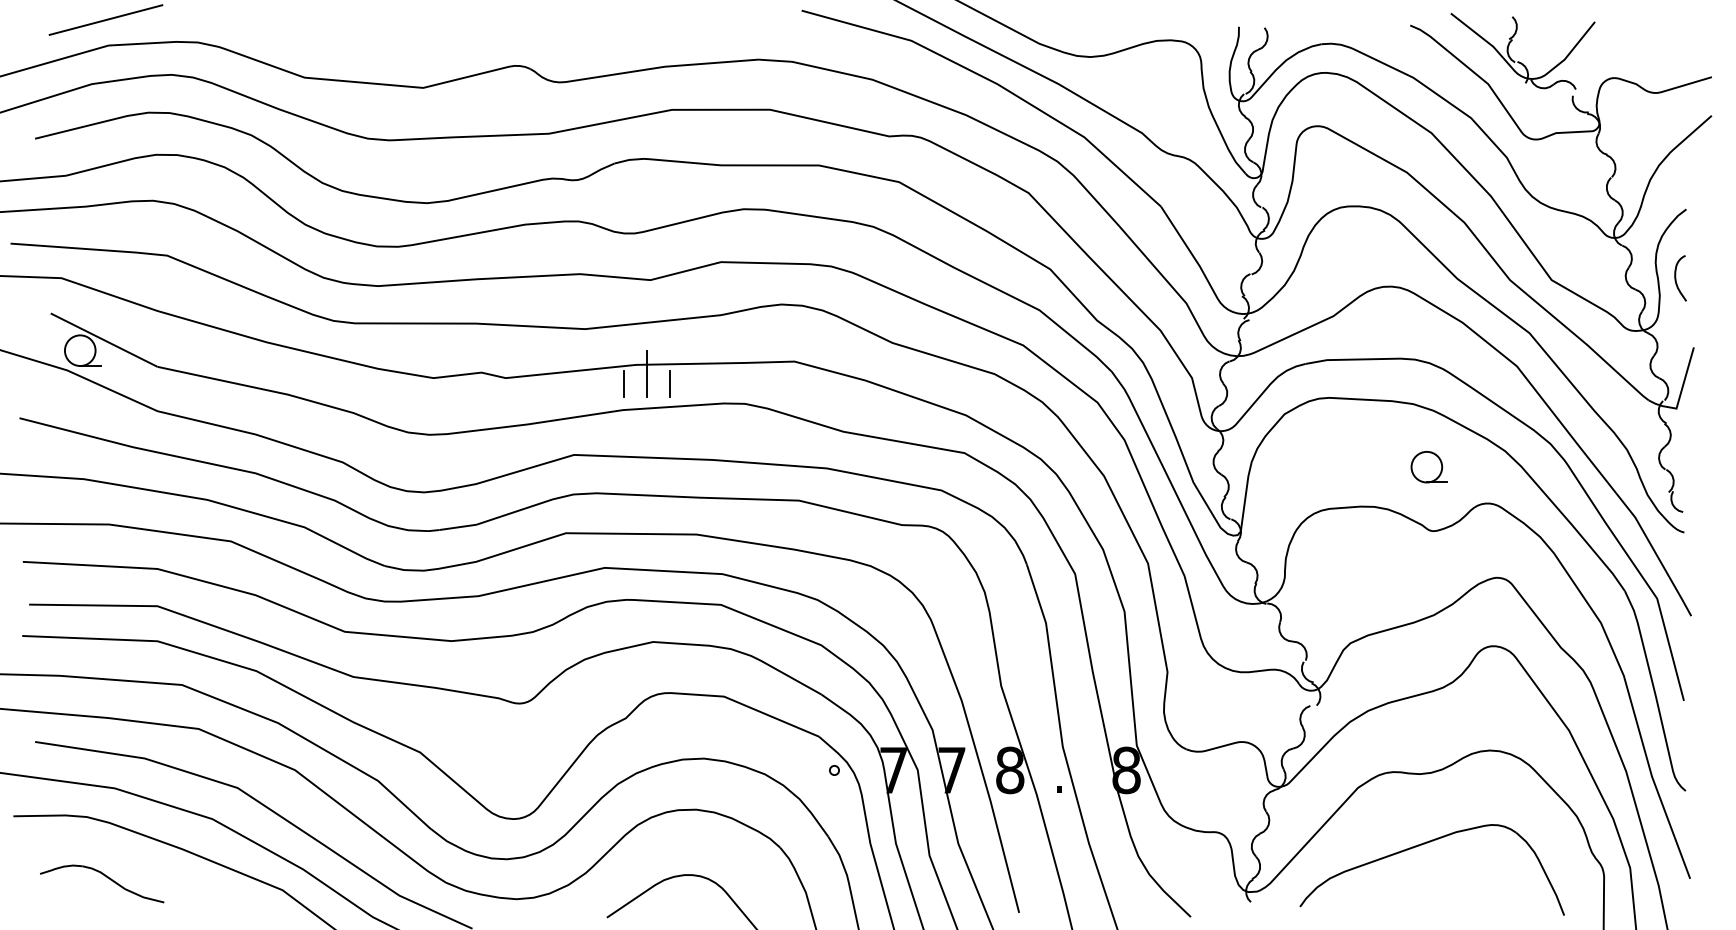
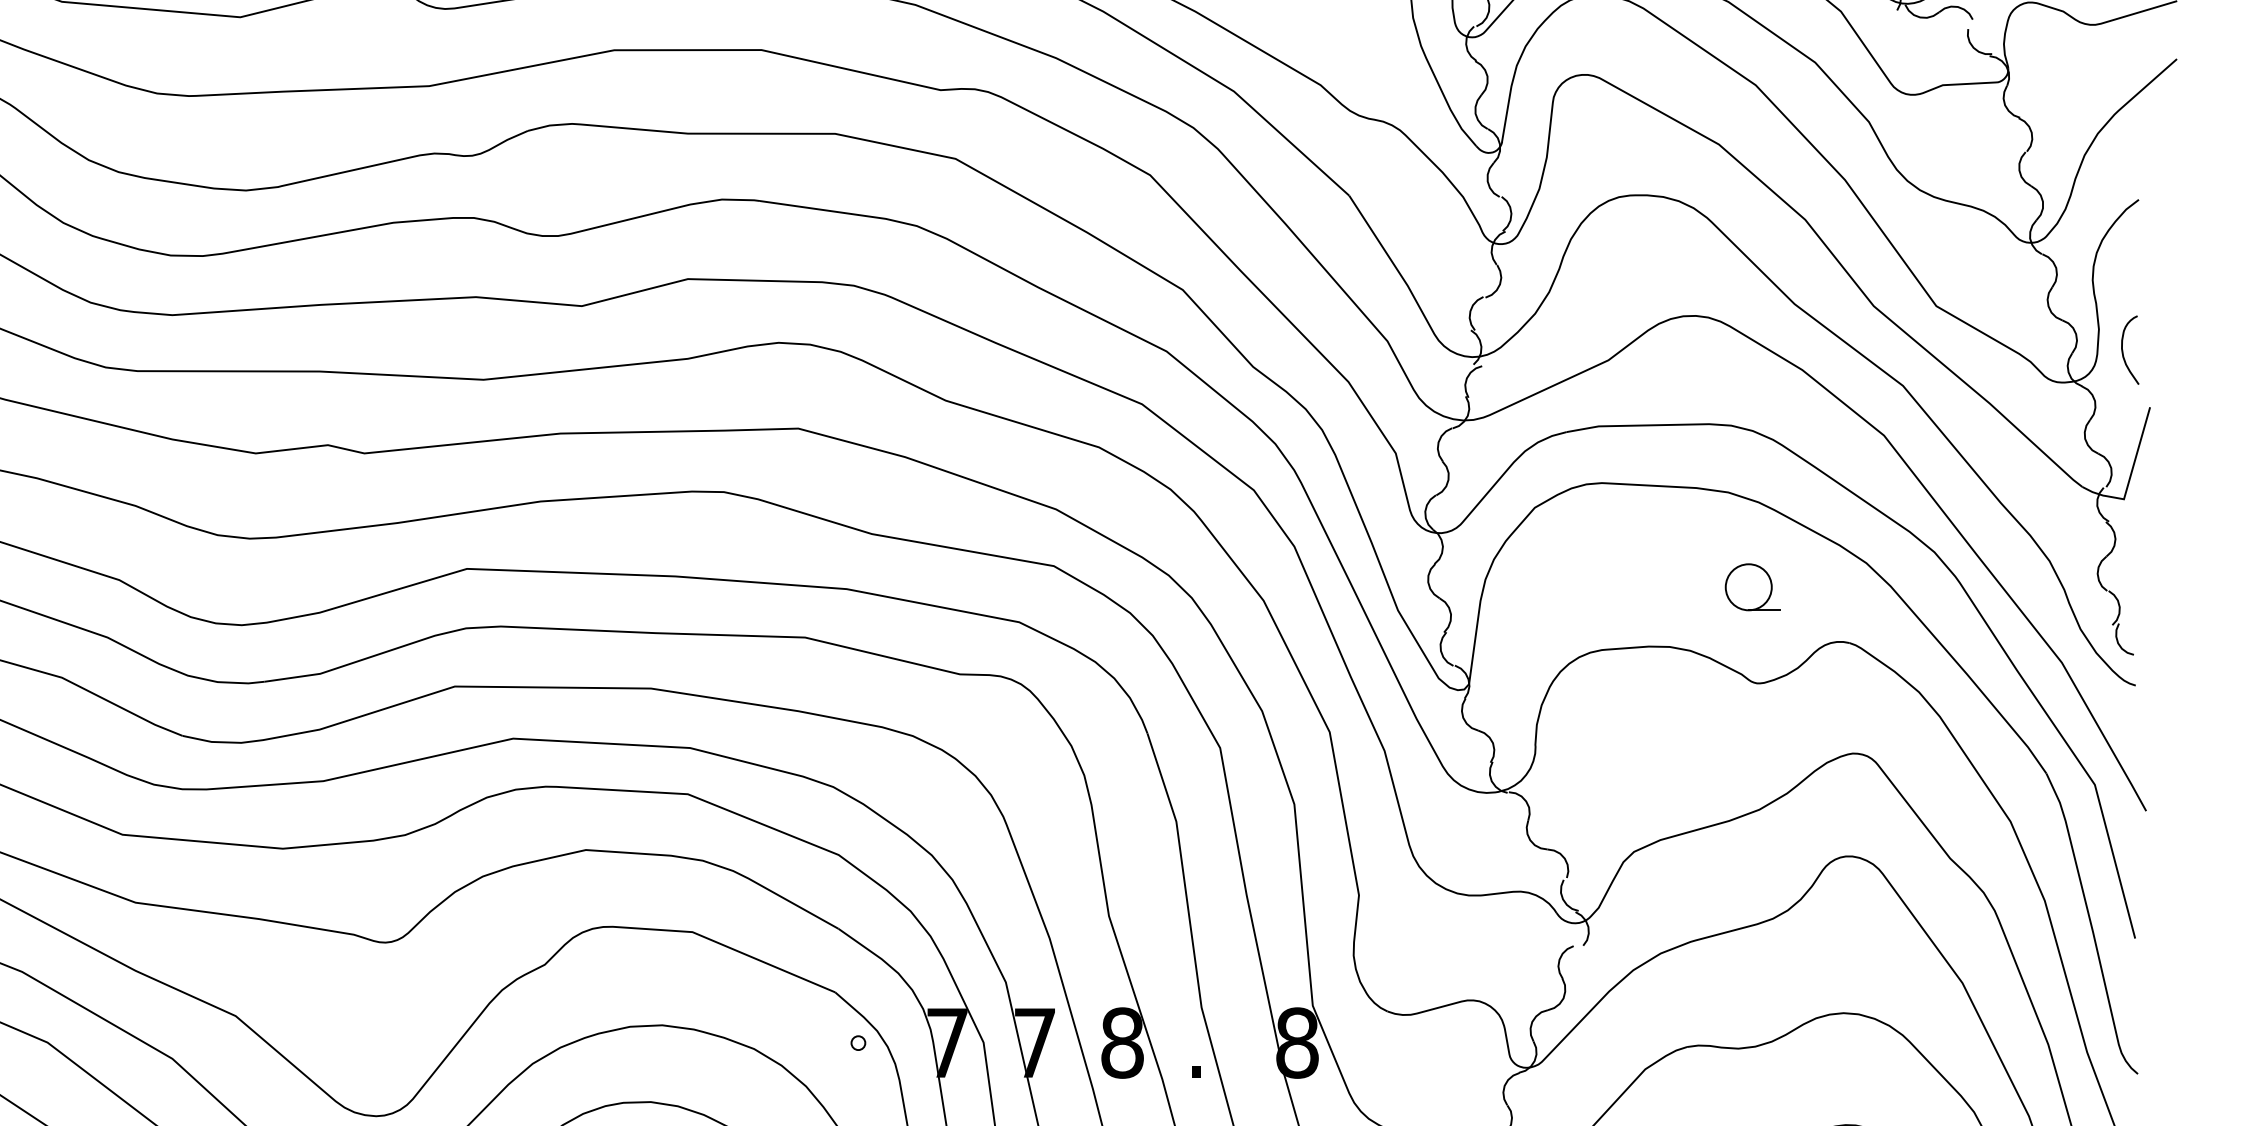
curve: (1676, 278) -> (2123, 350), moved
line: (647, 373) -> (577, 446), removed
line: (624, 383) -> (542, 461), removed
line: (670, 383) -> (611, 461), removed

